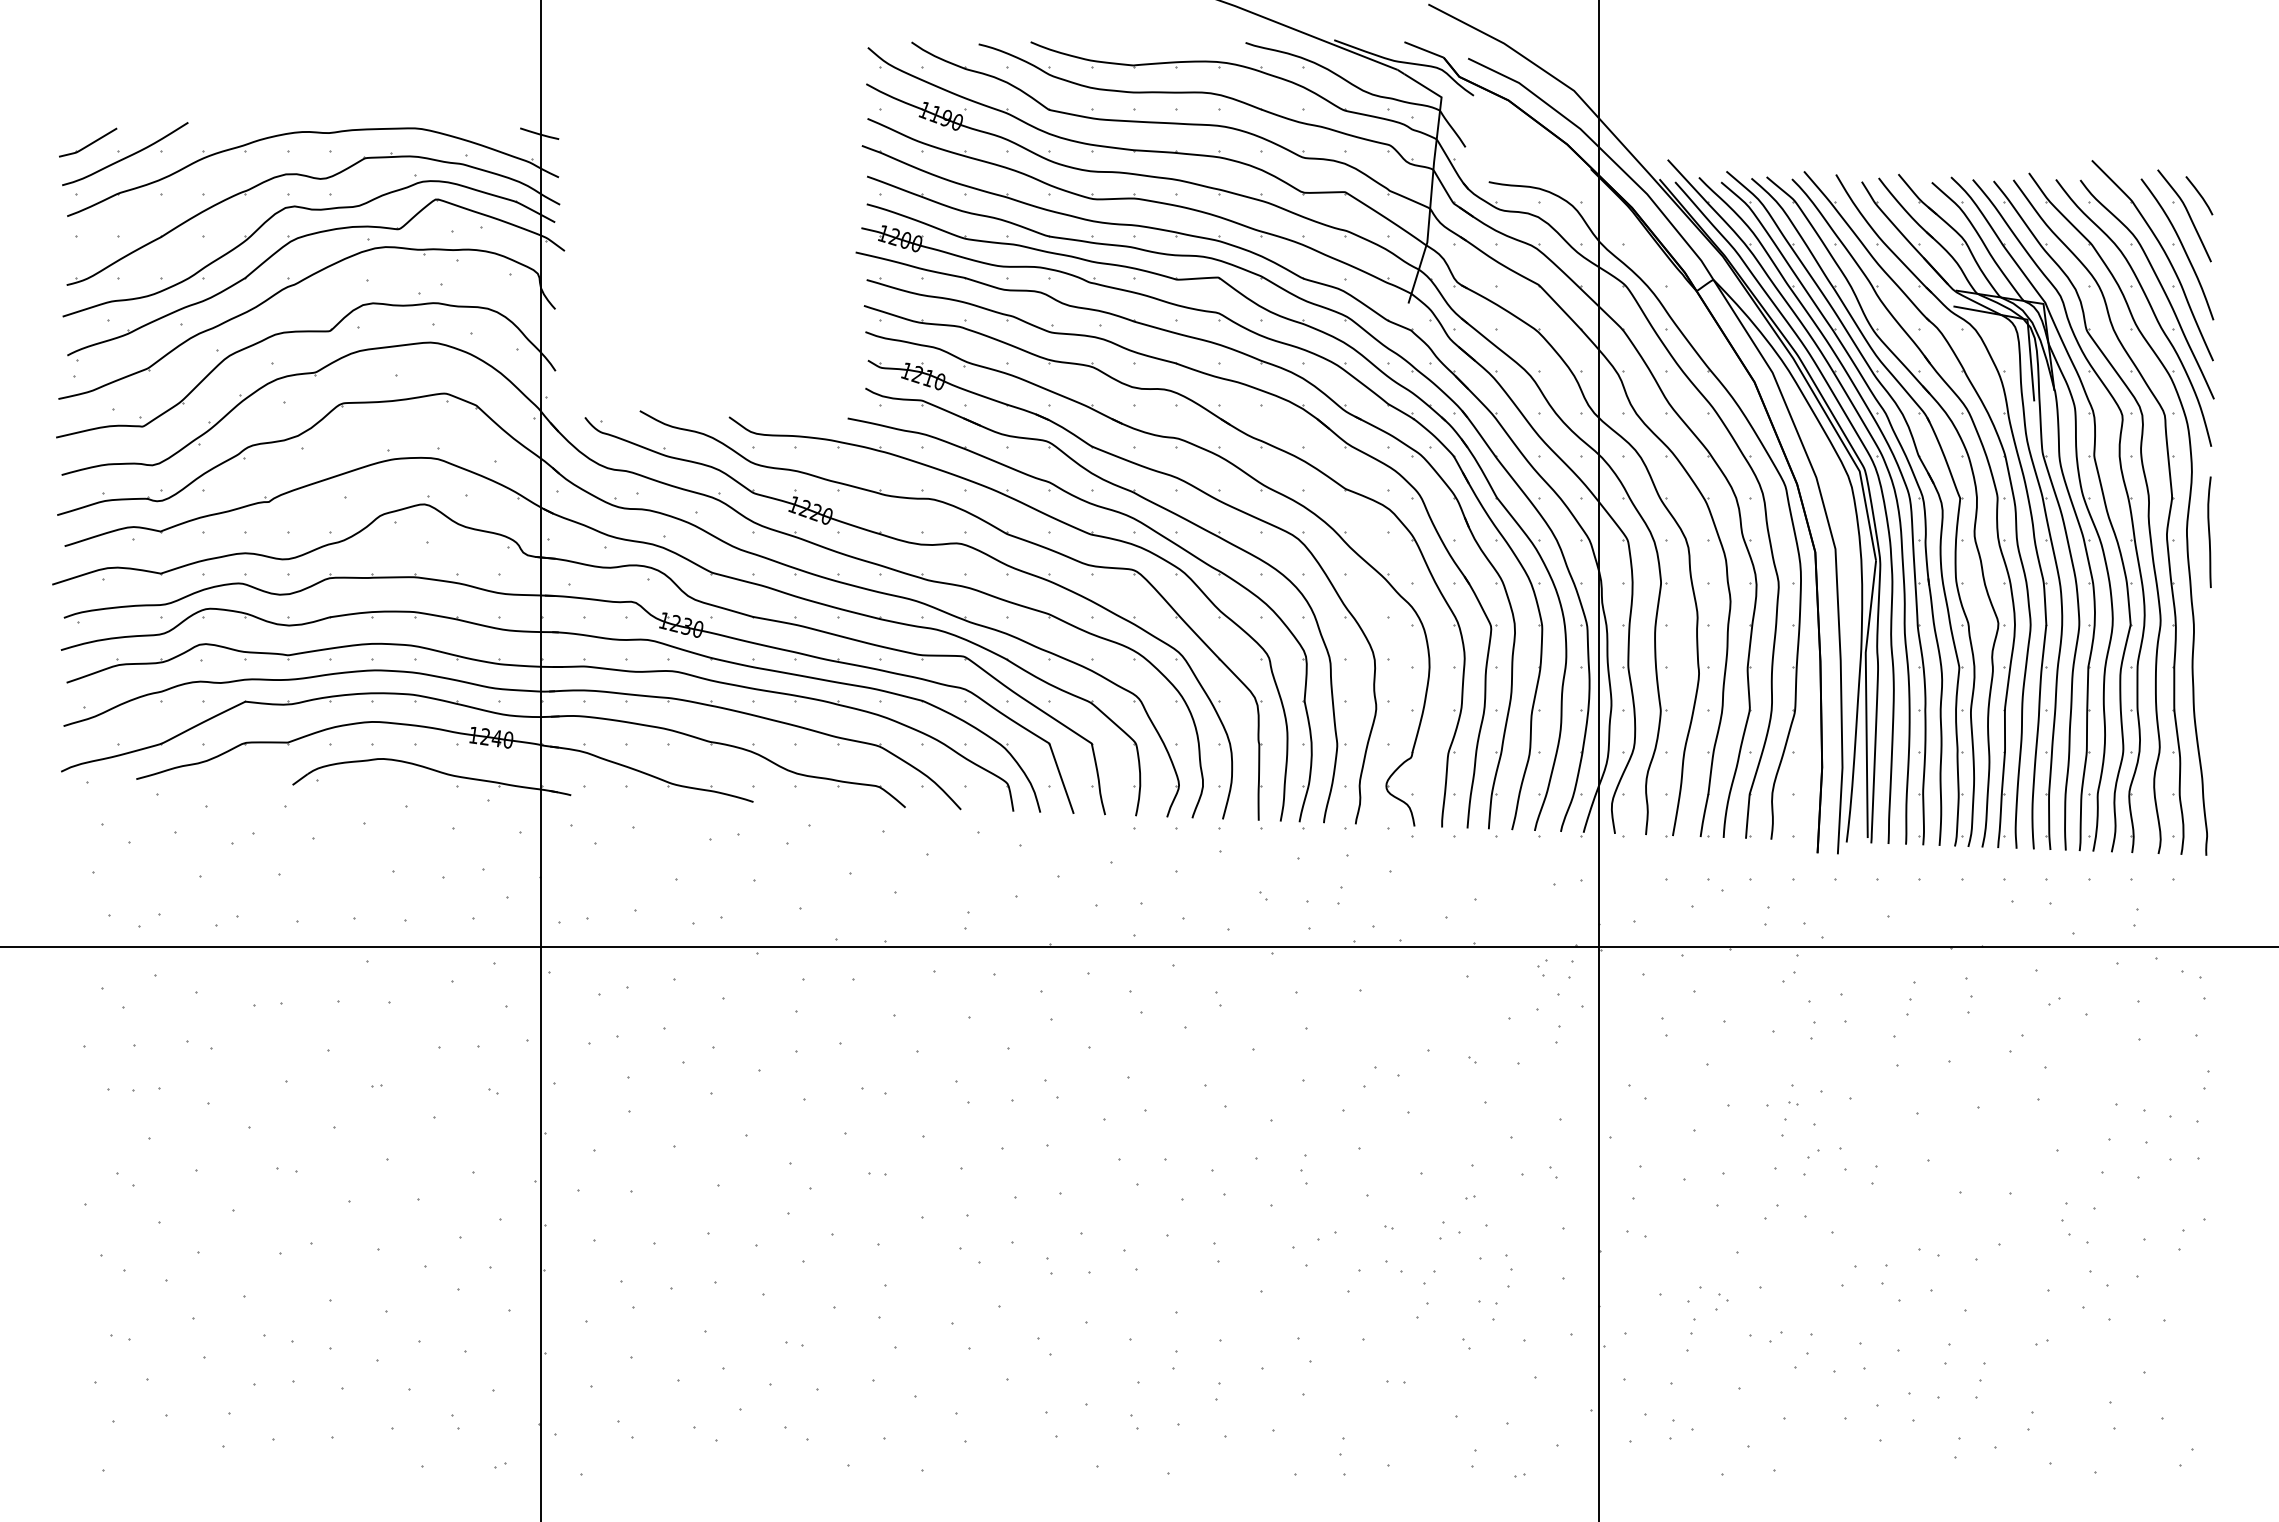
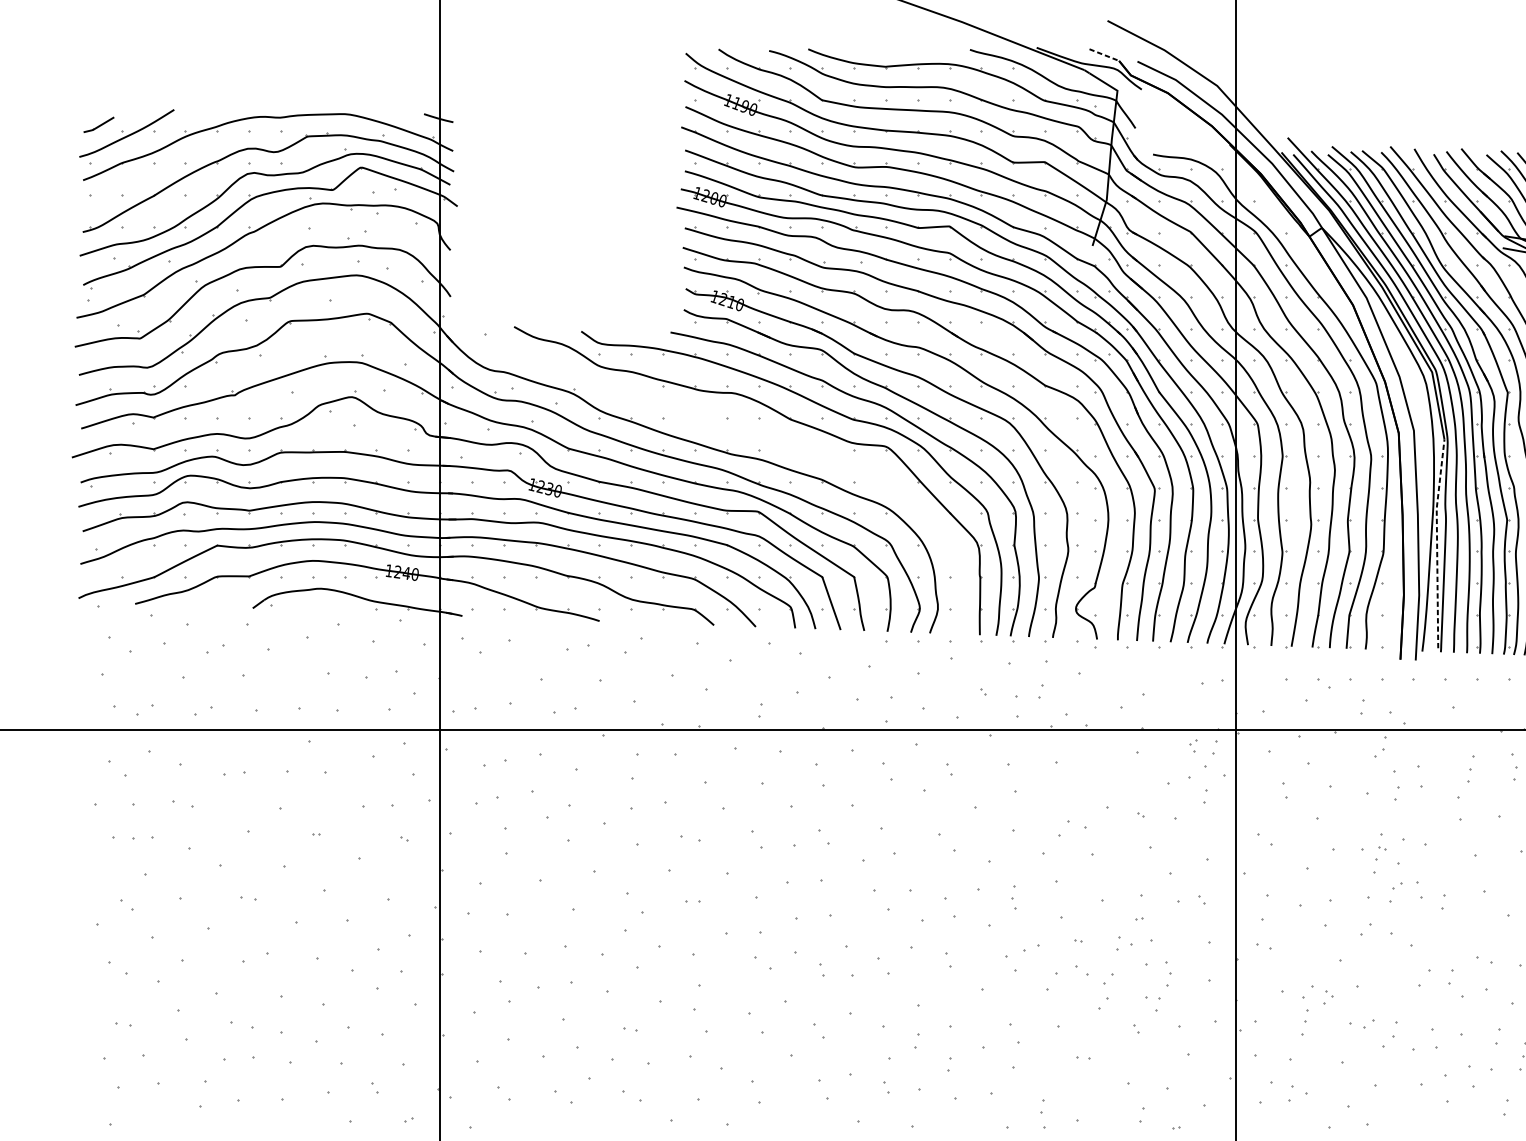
line: (1424, 50) -> (1104, 55), solid -> dashed
part: (88, 142) -> (99, 124), size x0.7
part: (918, 545) -> (723, 428), removed
line: (1866, 698) -> (1437, 543), solid -> dashed

